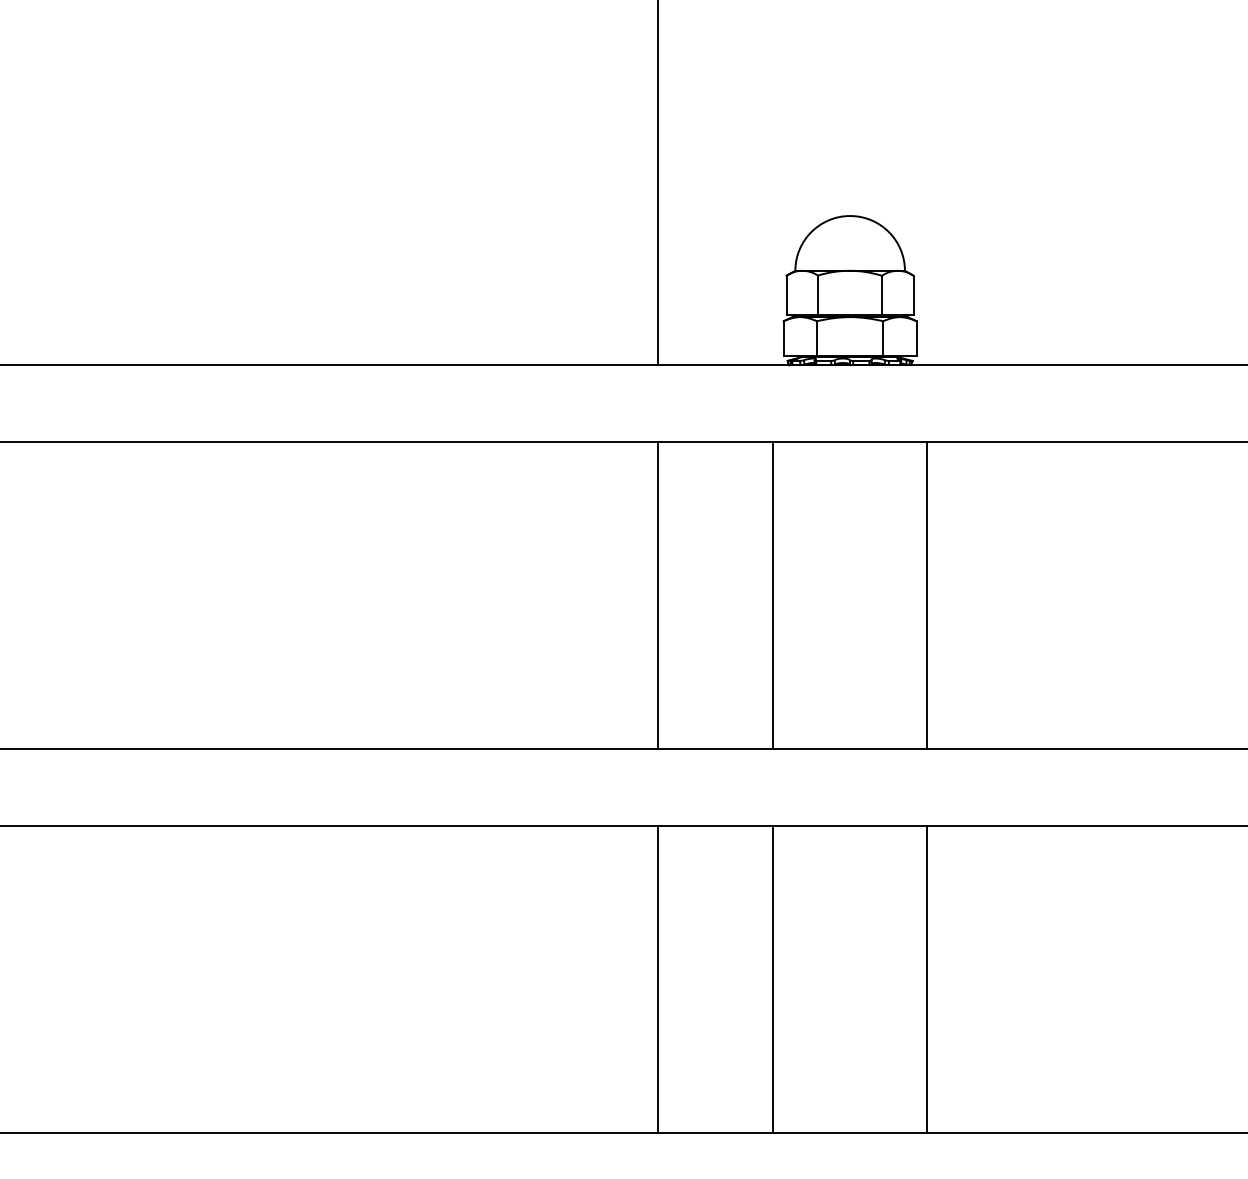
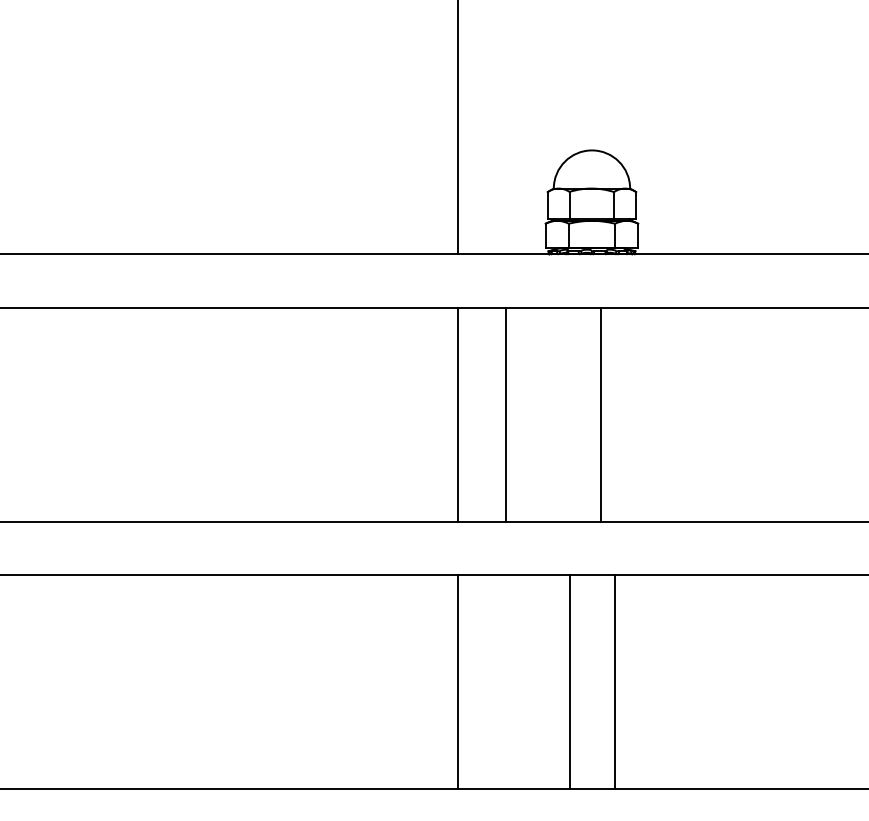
line: (773, 595) -> (506, 414), moved
line: (927, 595) -> (601, 414), moved
line: (773, 978) -> (570, 681), moved
line: (927, 978) -> (615, 681), moved

